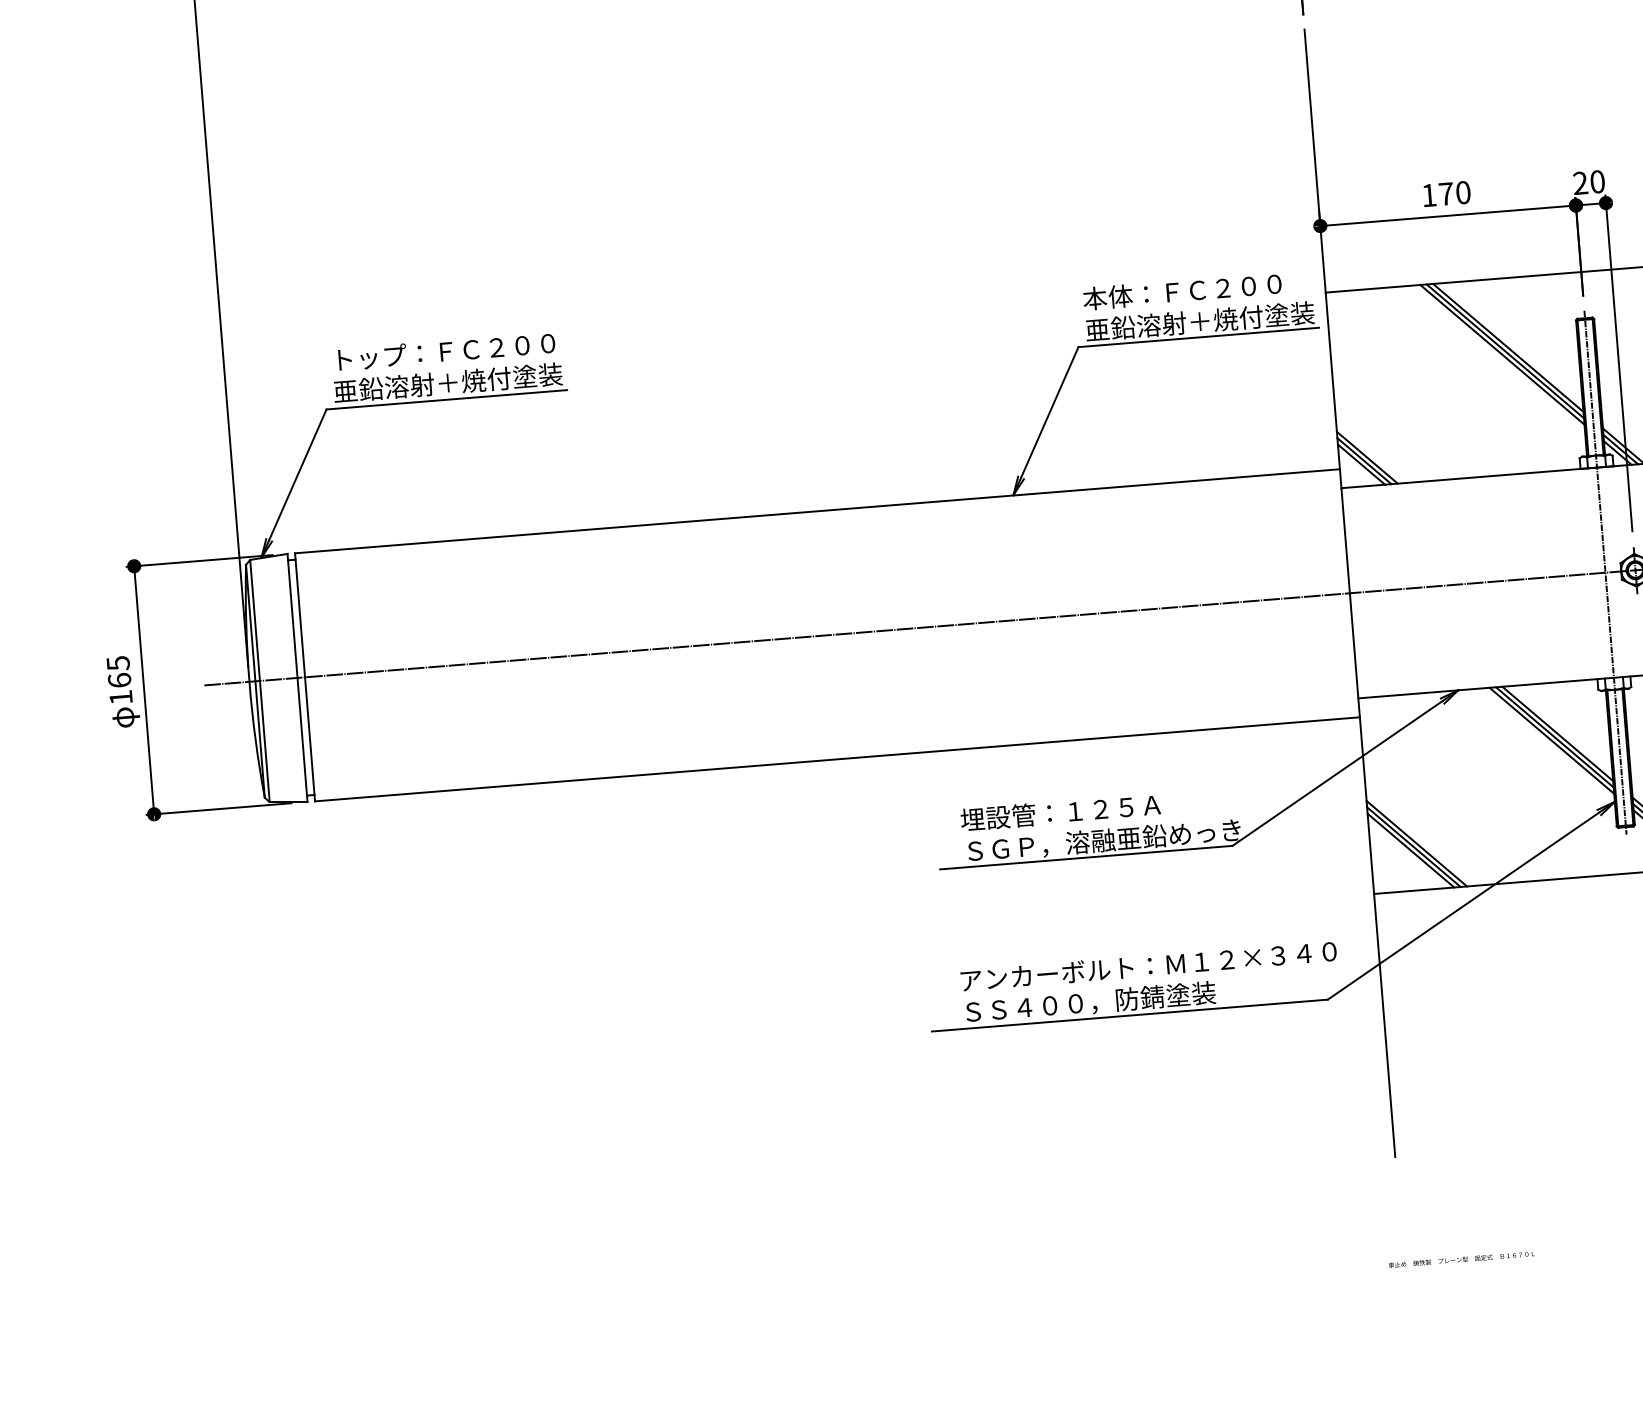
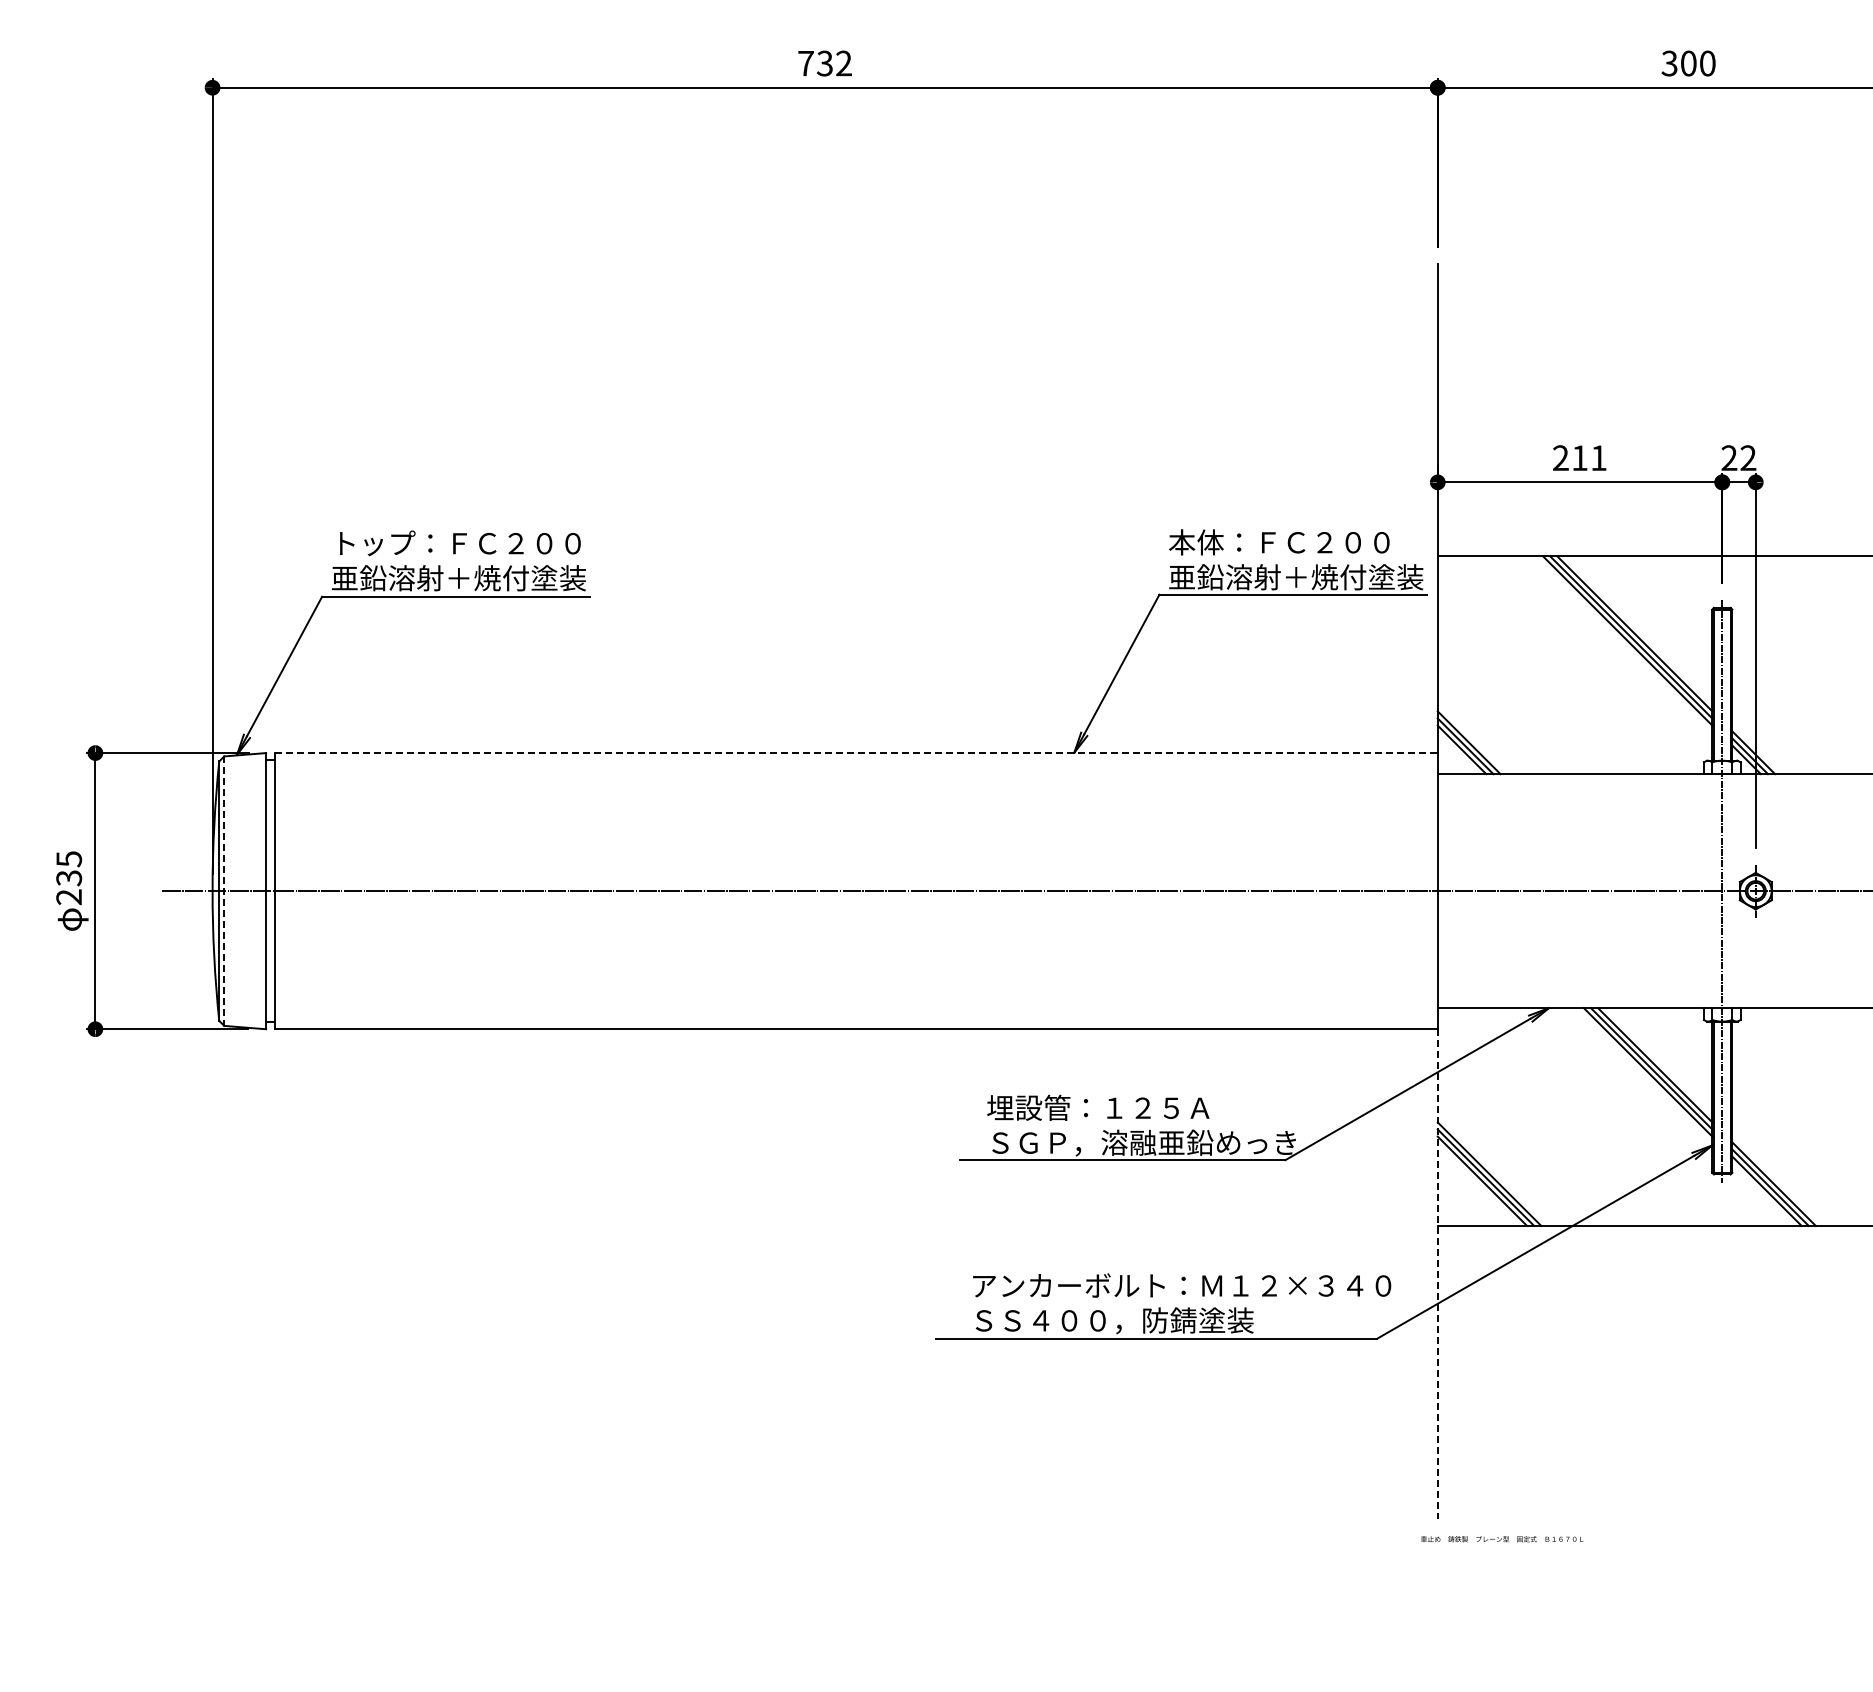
text: (1597, 182) -> (1748, 458), 20 -> 22
text: (1445, 194) -> (1579, 458), 170 -> 211
line: (817, 511) -> (856, 753), solid -> dashed
line: (260, 681) -> (224, 891), solid -> dashed
text: (120, 688) -> (69, 887), 165 -> 235
line: (1377, 937) -> (1437, 1274), solid -> dashed
text: (1462, 1259) -> (1502, 1539), moved

